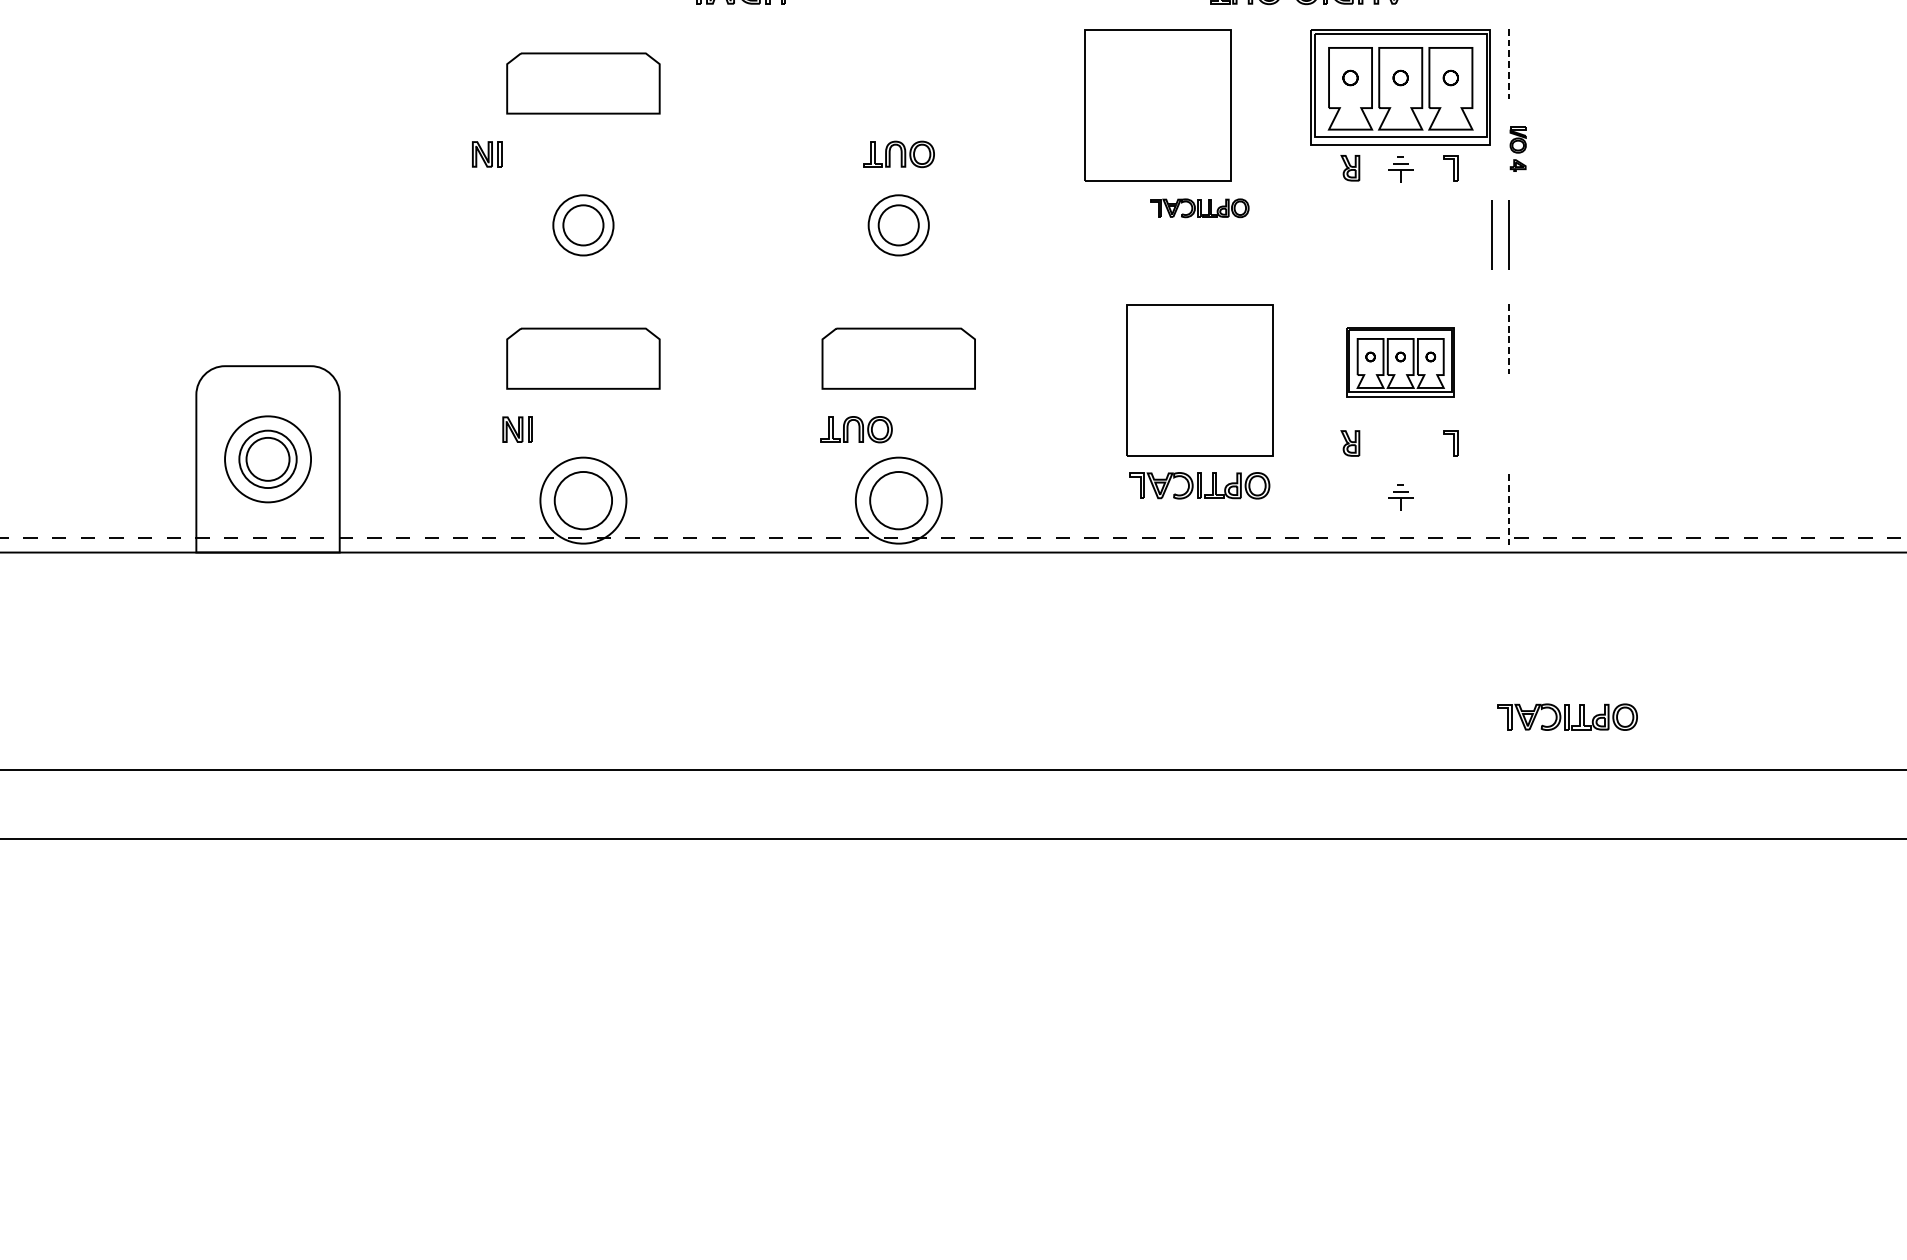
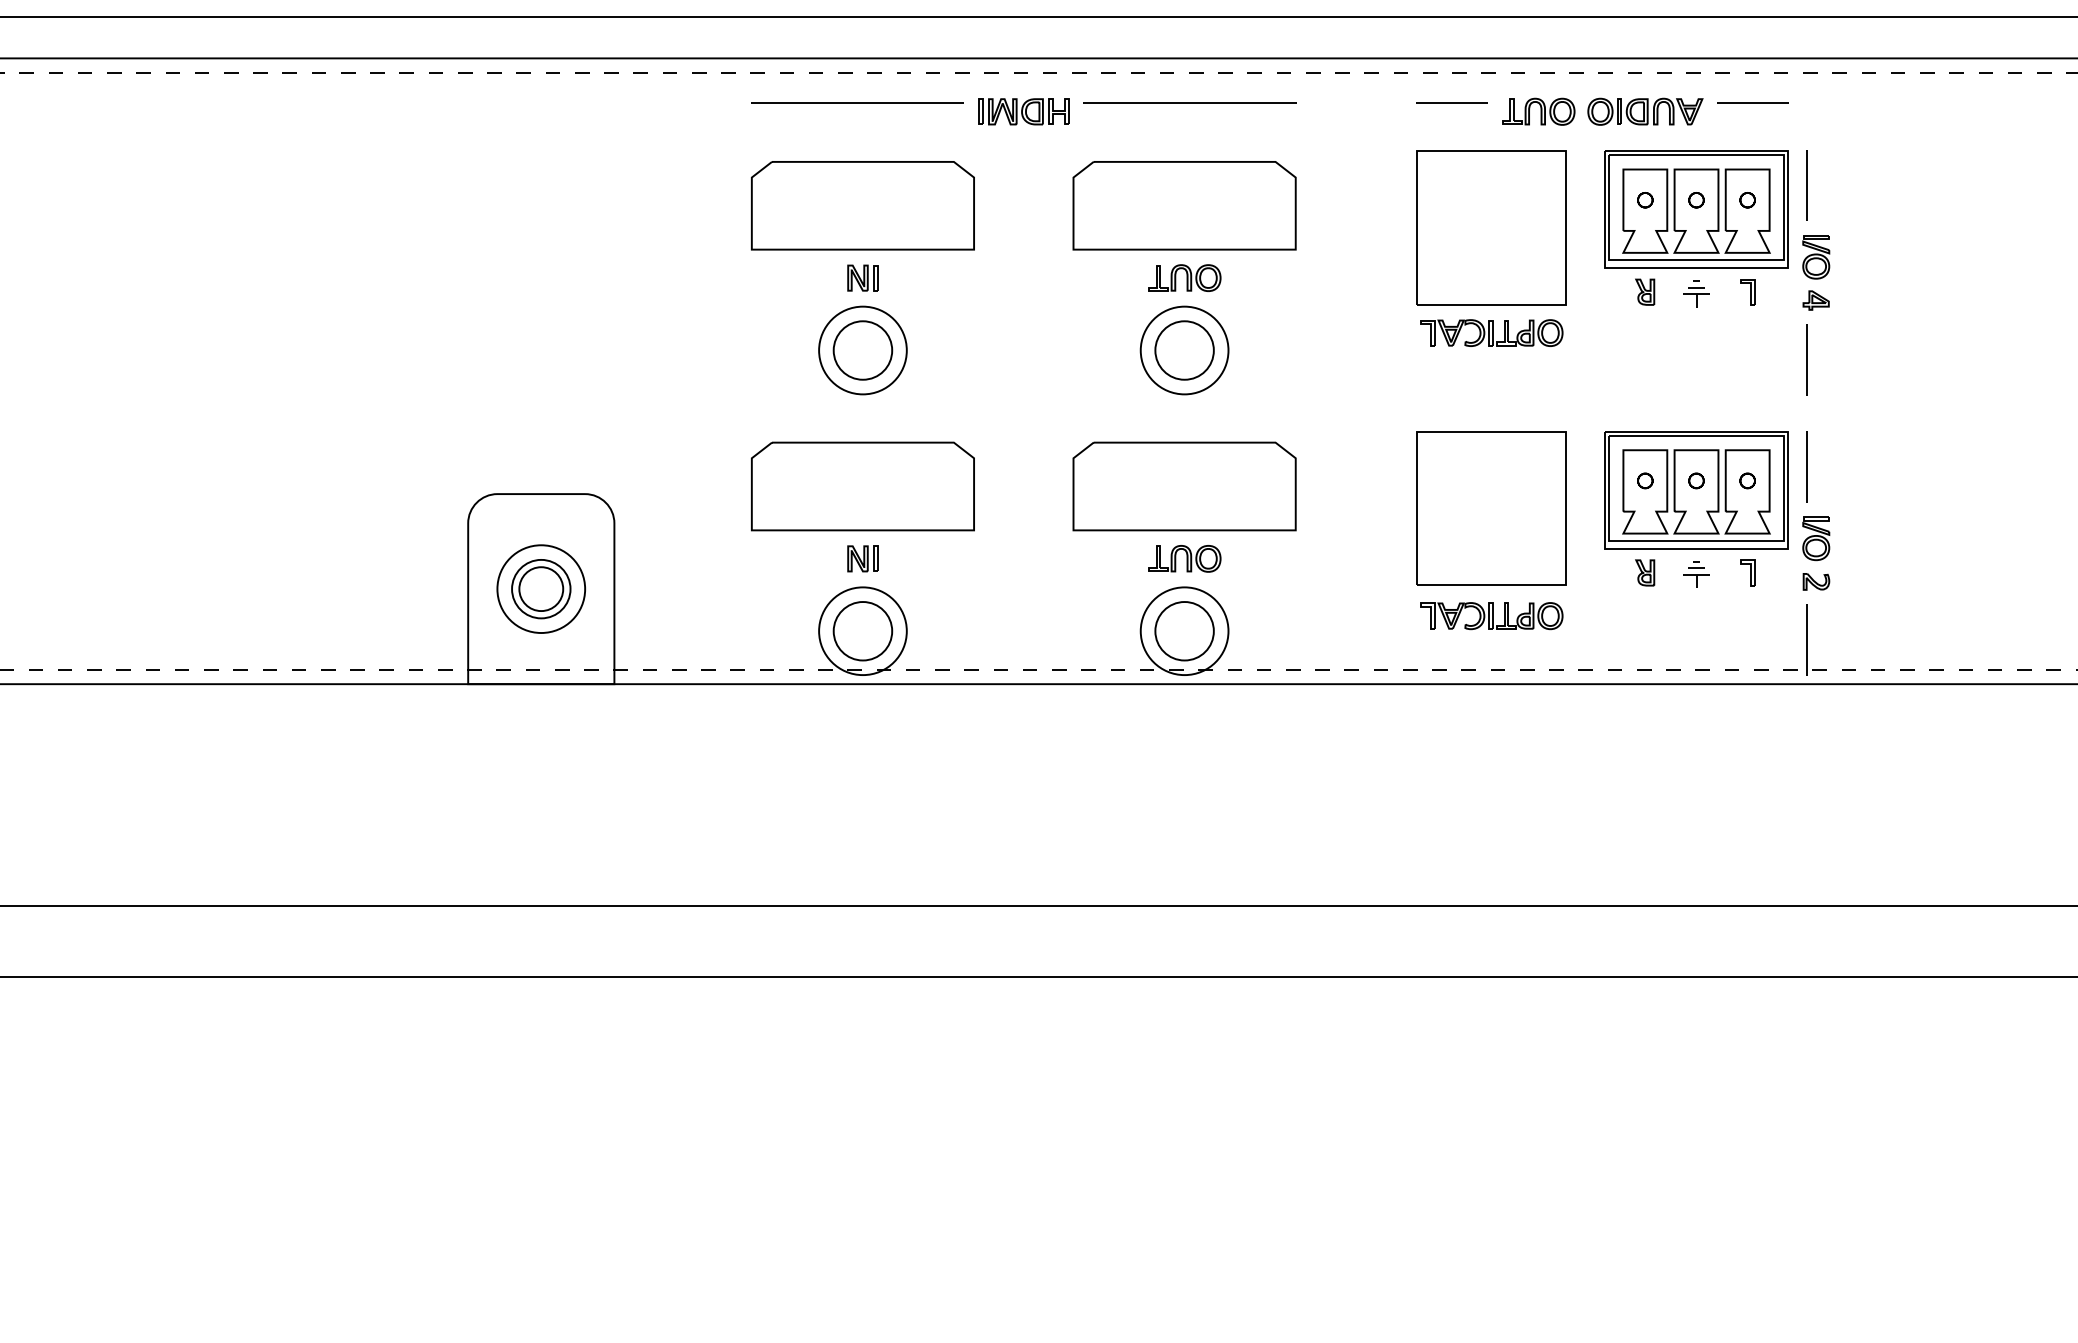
line: (1509, 63) -> (1807, 185), dashed -> solid
part: (582, 83) -> (862, 205), size x1.43
part: (898, 83) -> (1184, 205), added
part: (1157, 104) -> (1491, 227), moved
part: (1518, 148) -> (1816, 272), size x1.67
part: (486, 153) -> (862, 277), moved
part: (1199, 207) -> (1491, 332), size x1.43
part: (582, 225) -> (862, 350), size x1.43
part: (898, 225) -> (1184, 350), size x1.43
line: (1490, 234) -> (1788, 359), removed
line: (1509, 339) -> (1807, 466), dashed -> solid
part: (582, 358) -> (862, 486), size x1.43
part: (898, 358) -> (1184, 486), size x1.43
part: (1400, 362) -> (1696, 490), size x1.67
part: (1518, 424) -> (1816, 553), added
part: (517, 429) -> (862, 558), moved
part: (856, 429) -> (1184, 558), moved
part: (1400, 497) -> (1696, 574), moved
line: (1509, 509) -> (1807, 640), dashed -> solid
part: (1567, 717) -> (1866, 852), removed

